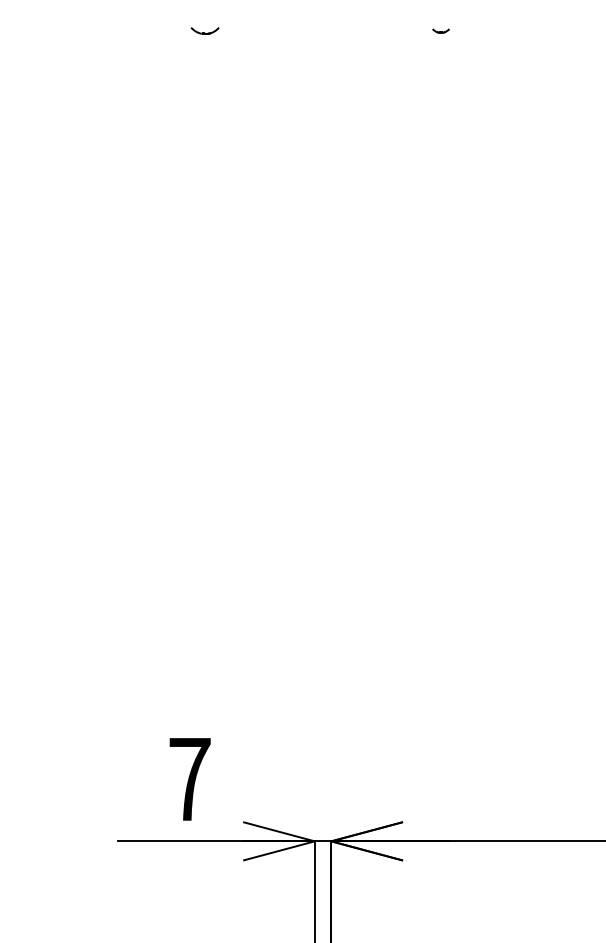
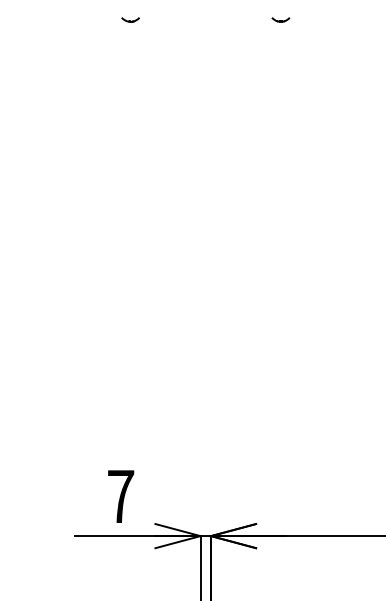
part: (440, 30) -> (280, 19), size x1.67

